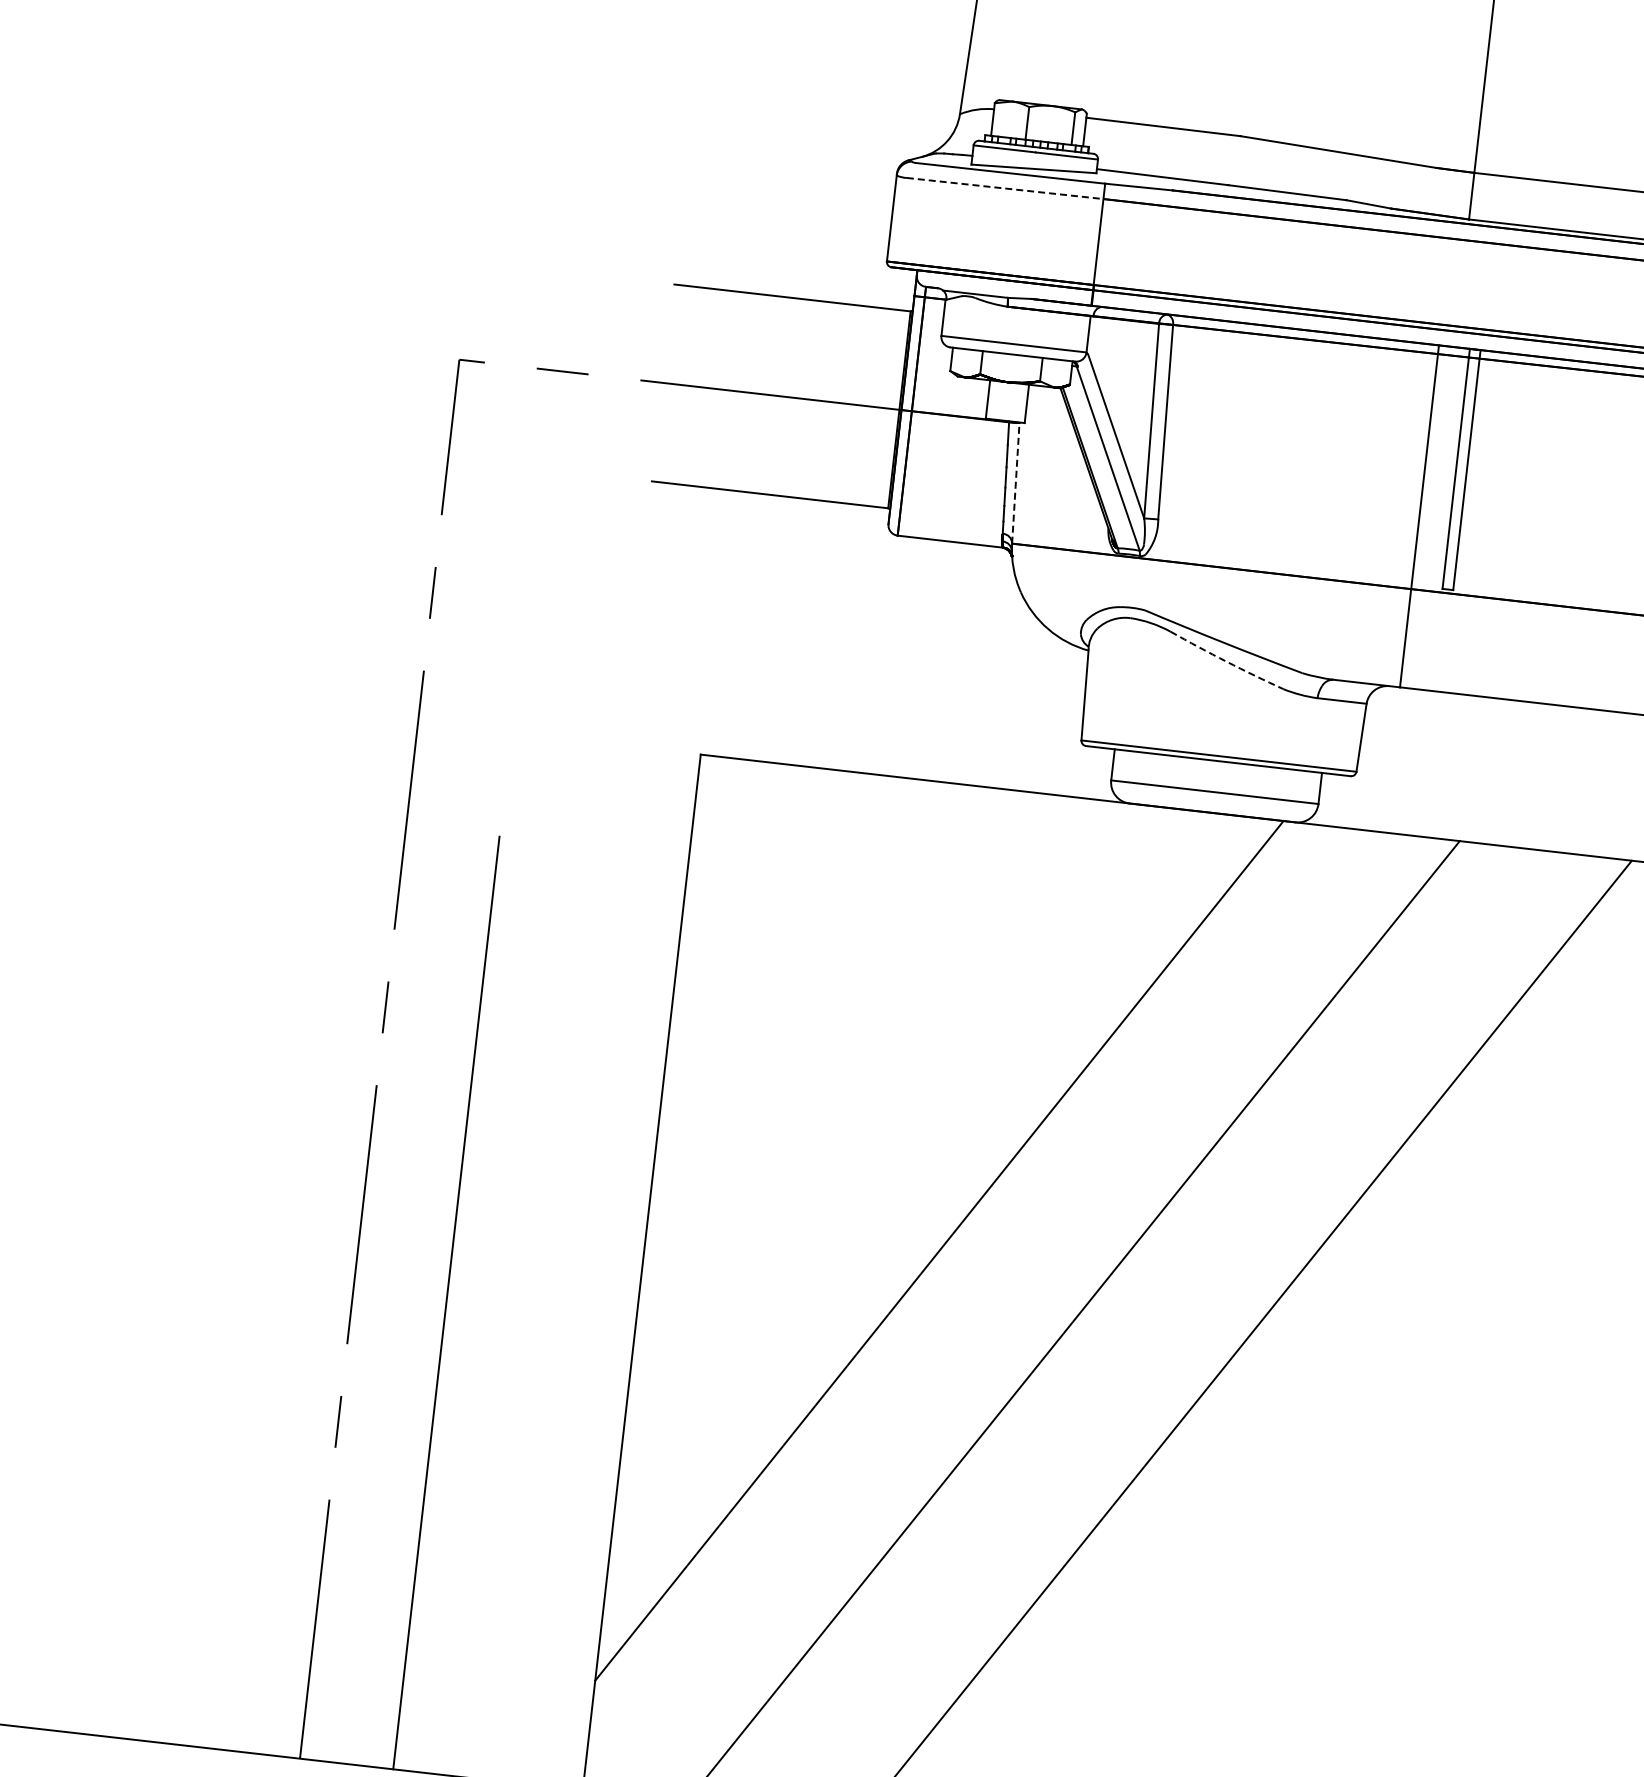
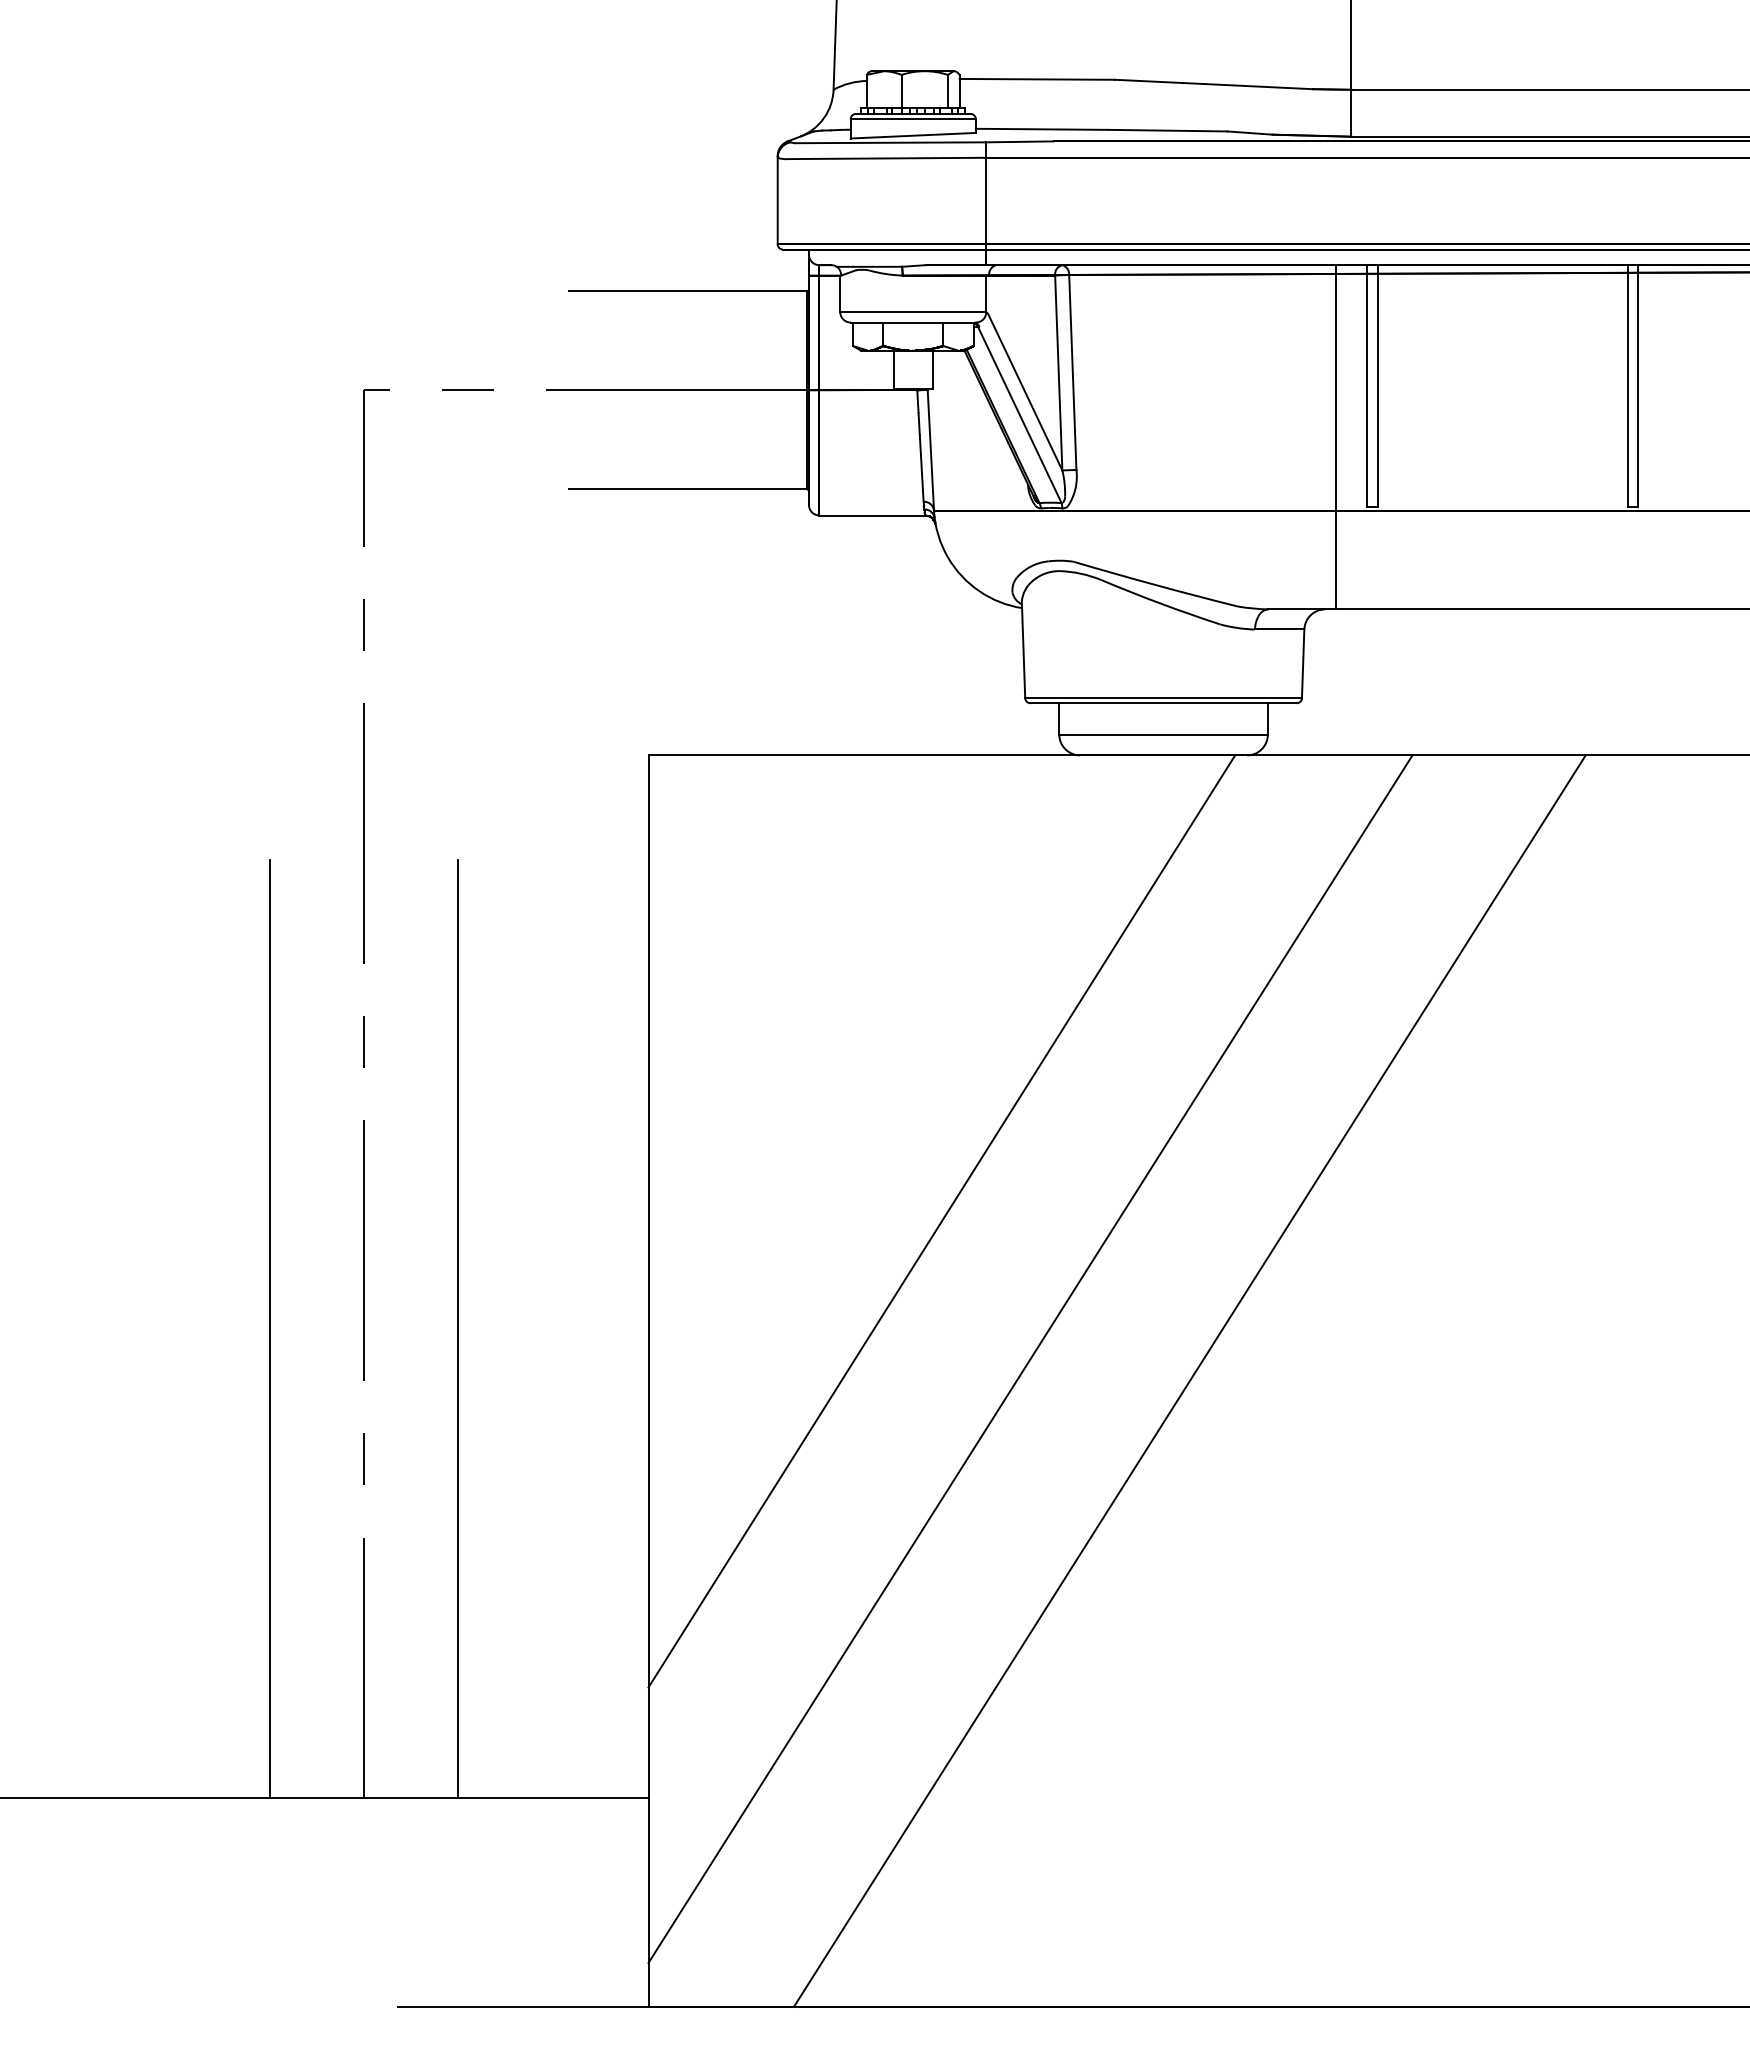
line: (1004, 188) -> (886, 158), dashed -> solid
line: (1015, 482) -> (930, 449), dashed -> solid
arc: (1226, 661) -> (1160, 603), dashed -> solid
line: (260, 1281) -> (270, 1328), added

